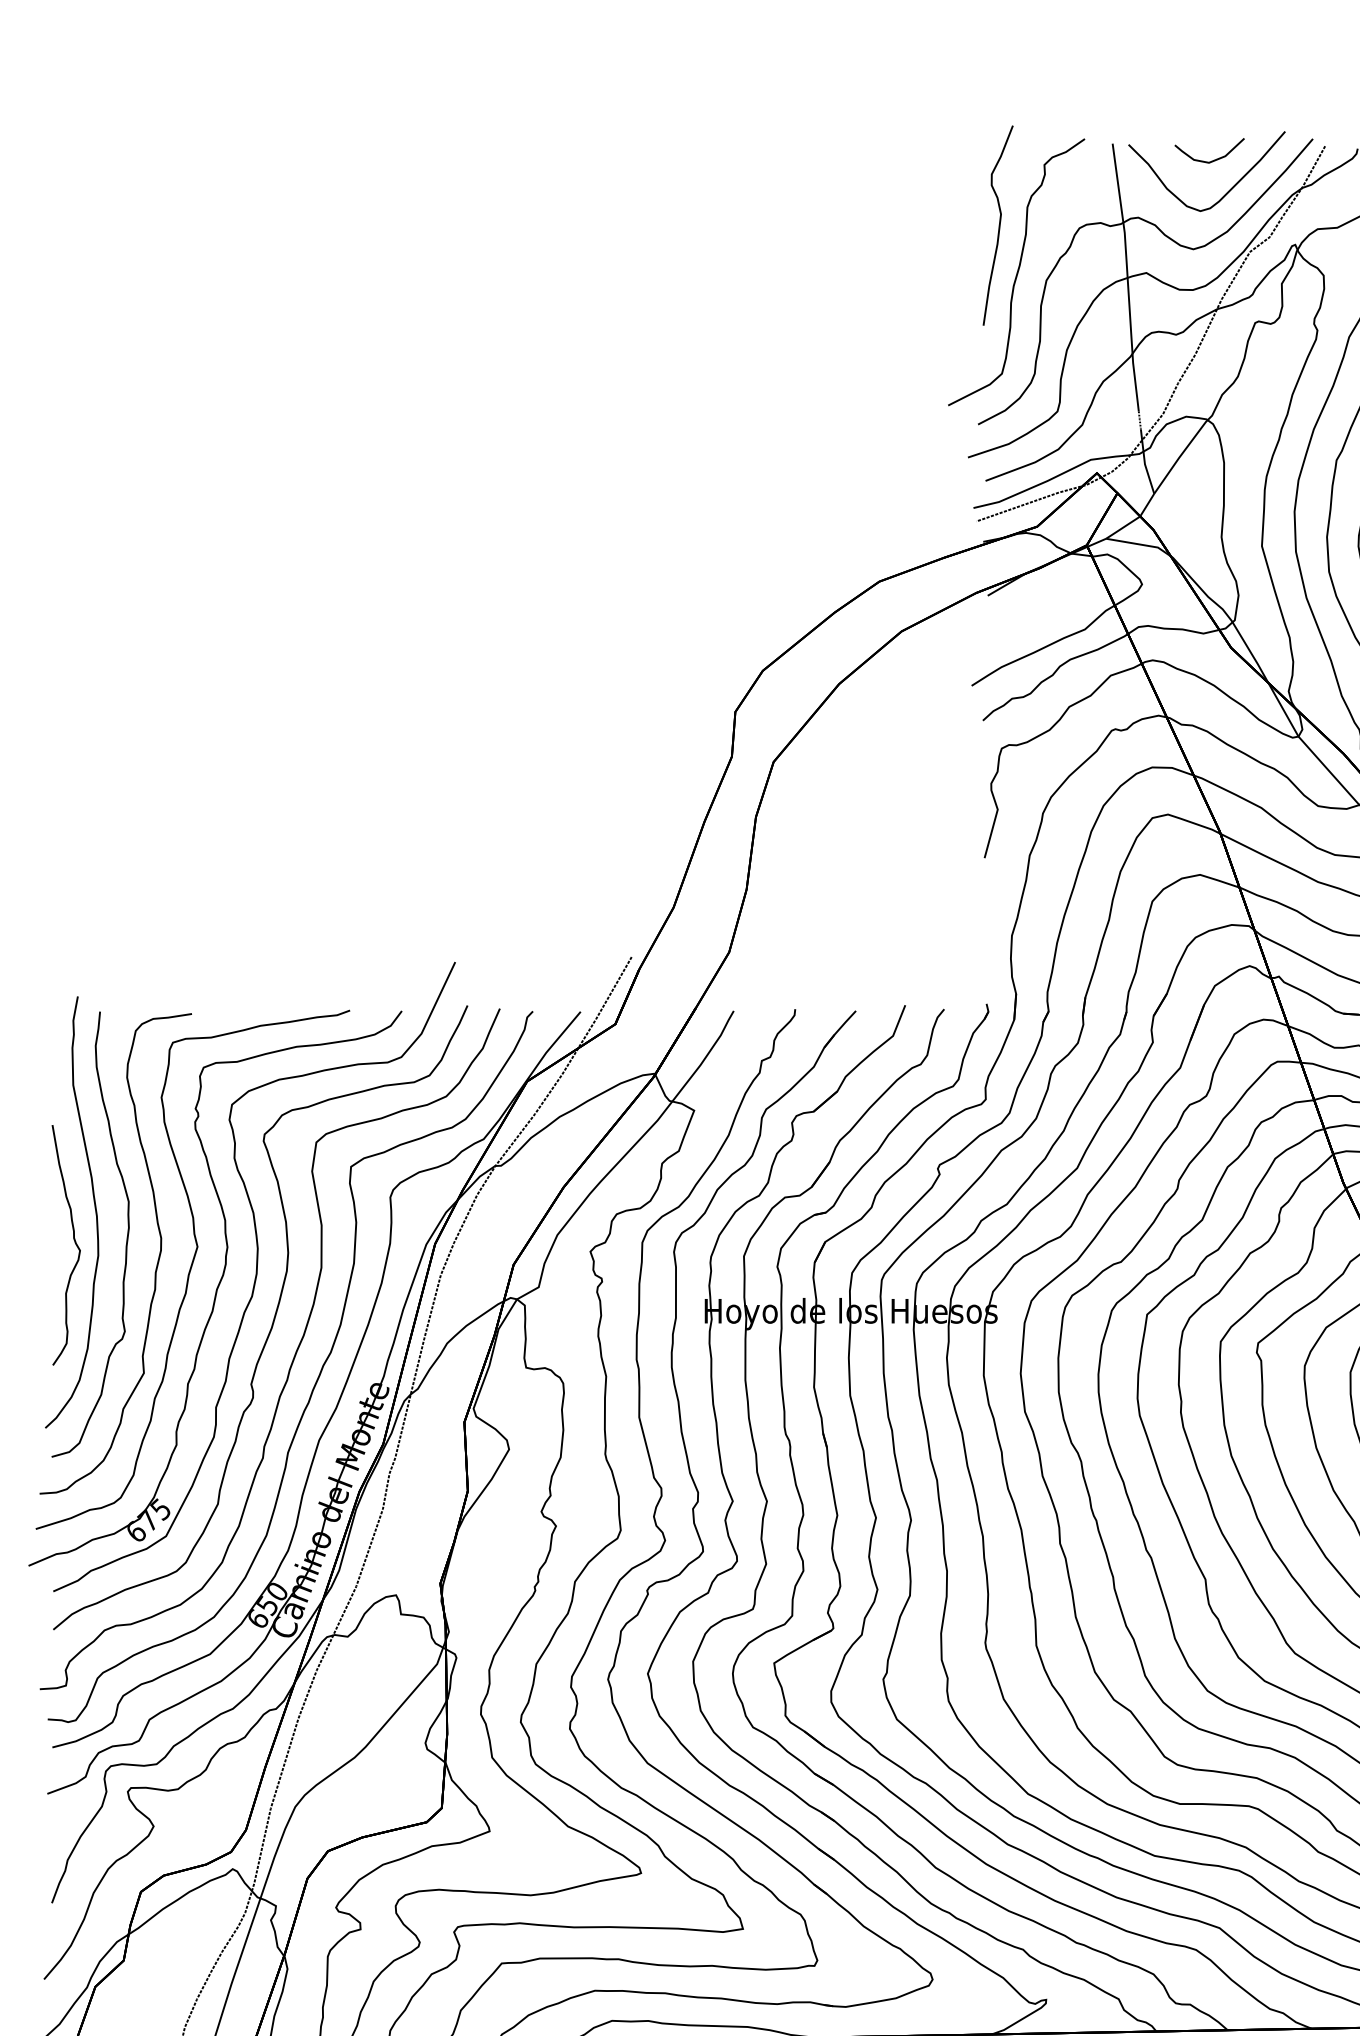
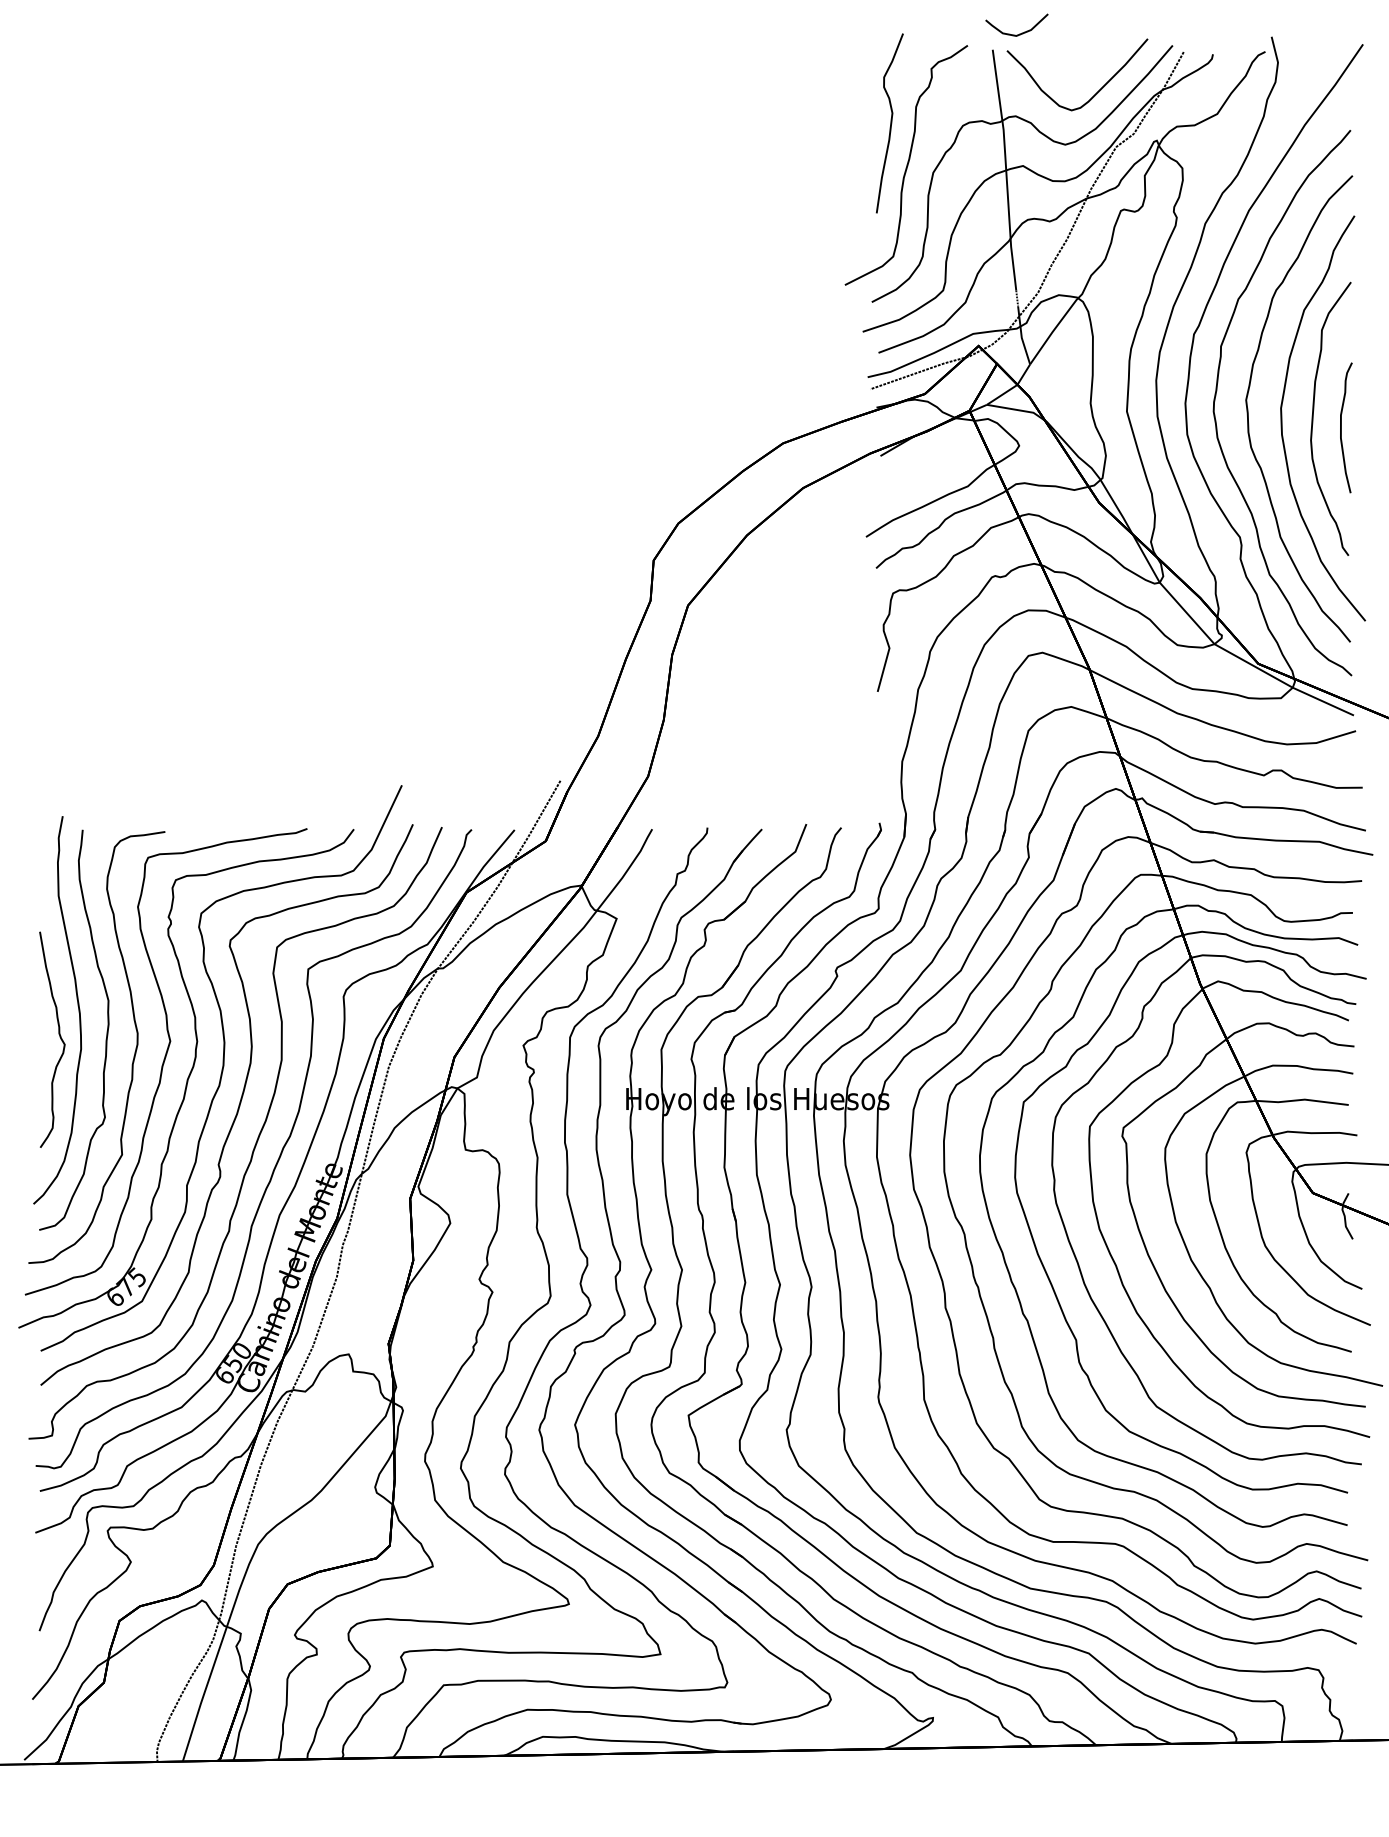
curve: (1214, 158) -> (1021, 32), moved

